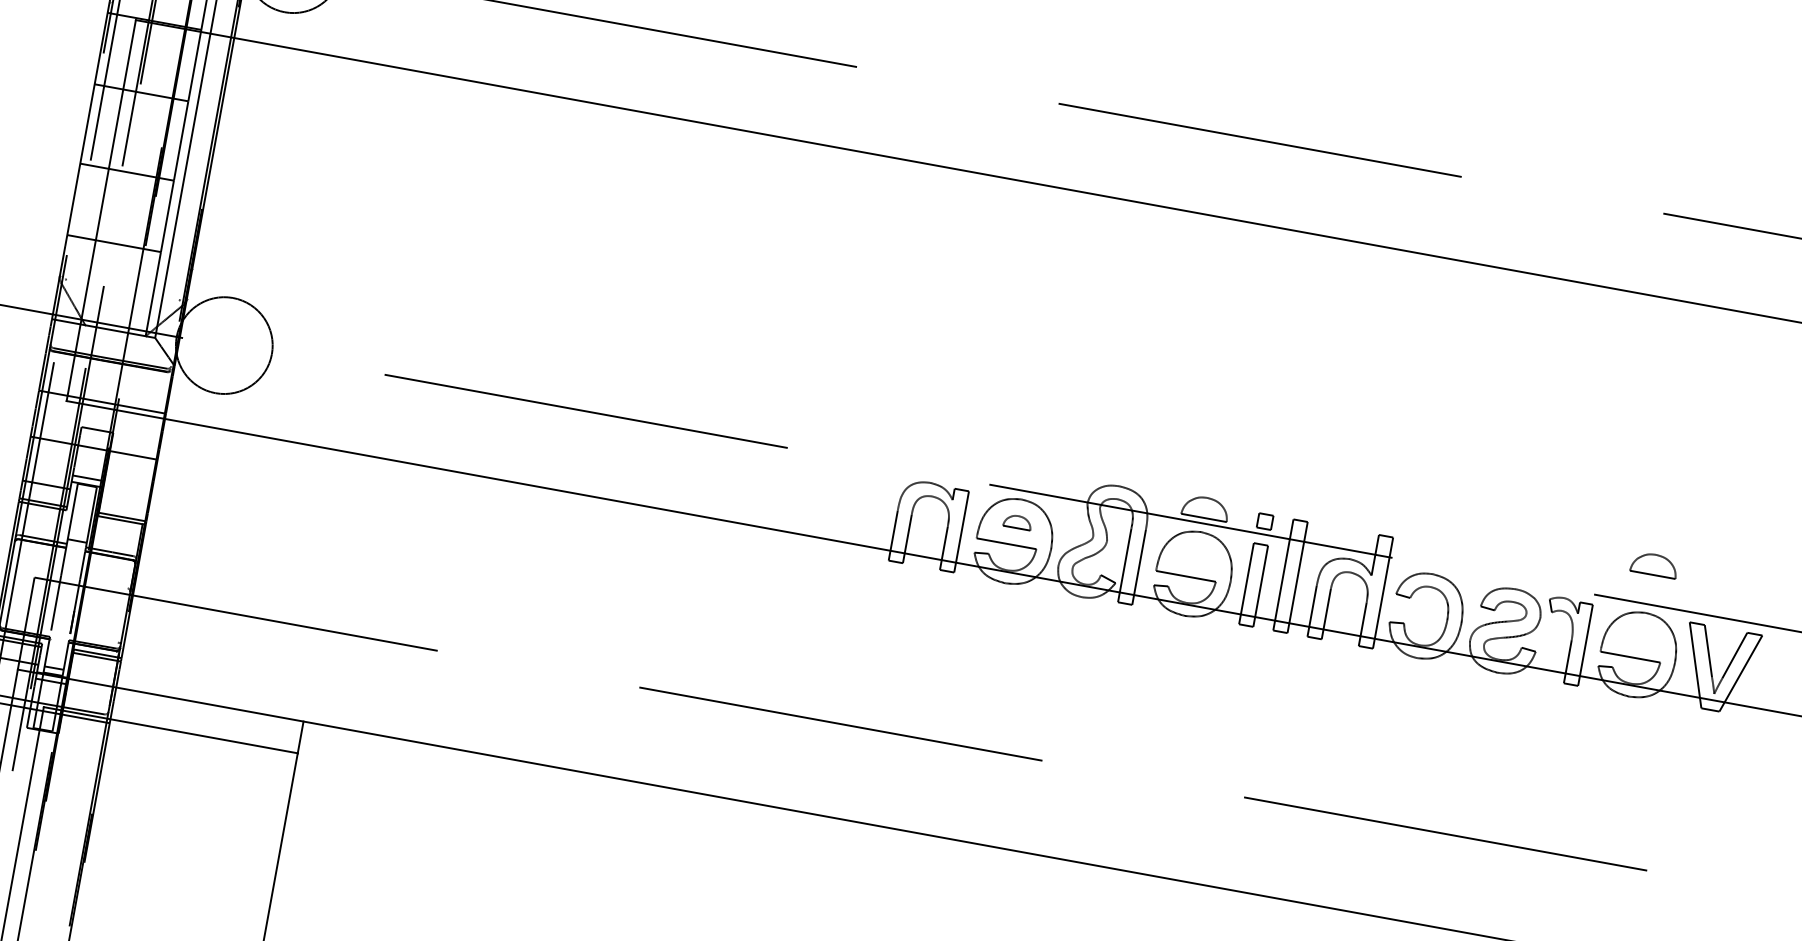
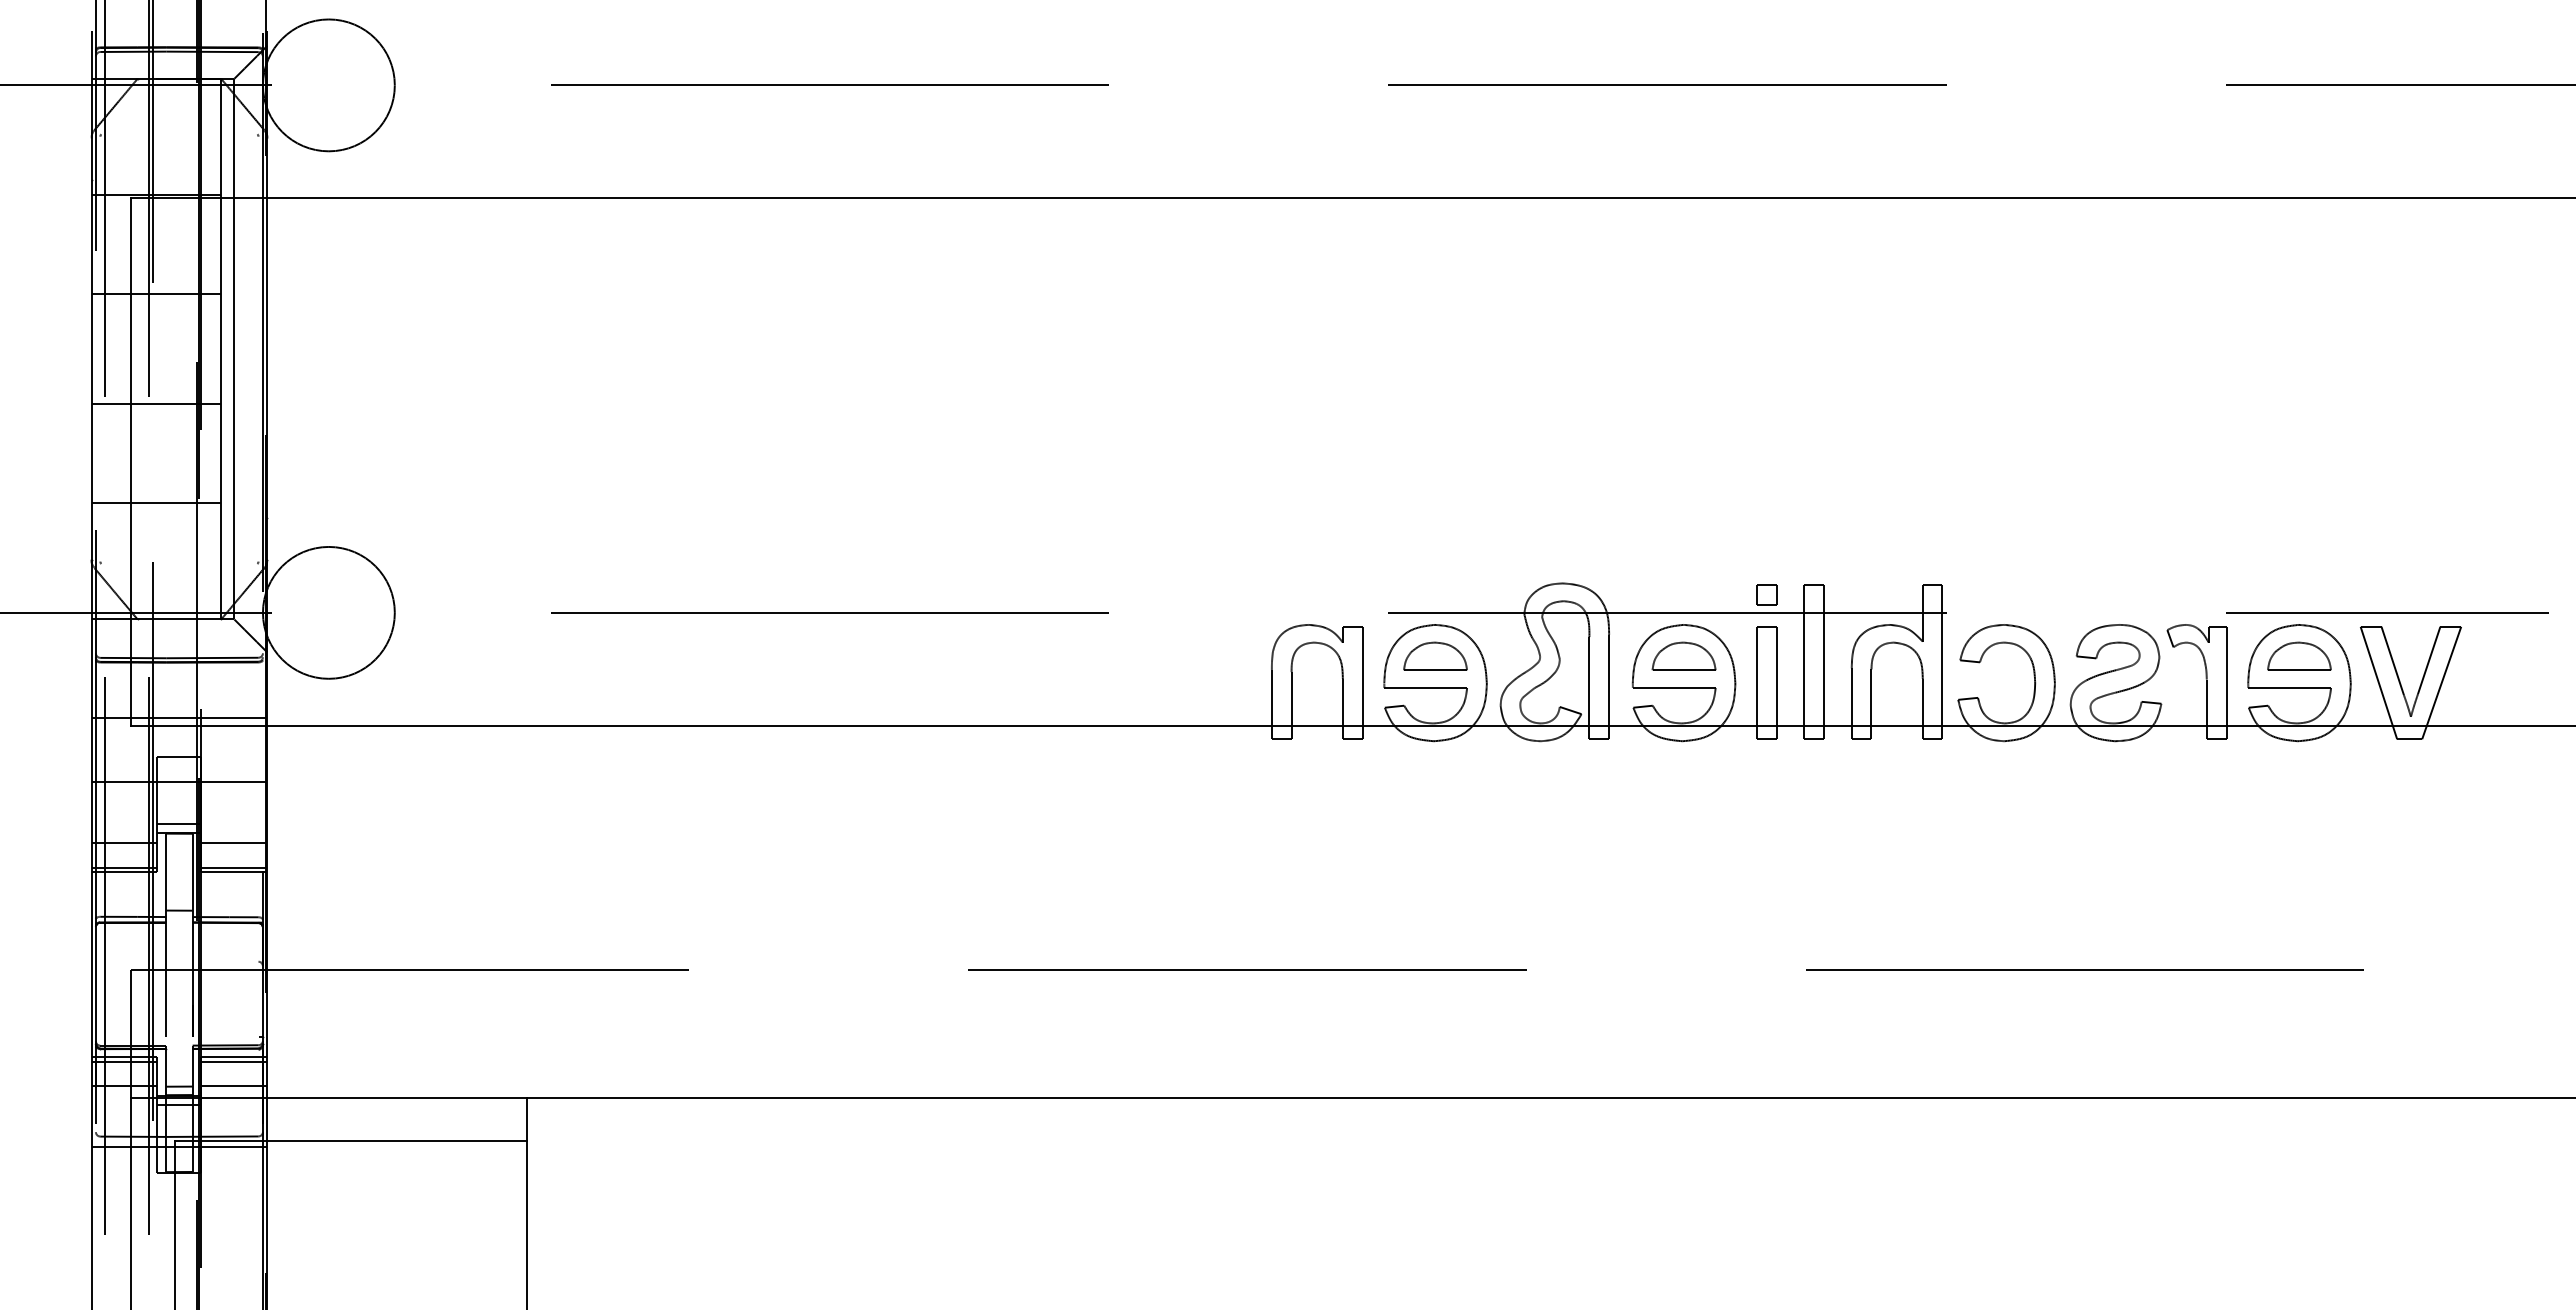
line: (125, 499) -> (234, 843), added
part: (1205, 507) -> (1683, 655), moved
part: (1017, 521) -> (1435, 655), size x1.67
part: (1654, 564) -> (2299, 655), moved
line: (93, 675) -> (234, 1086), added

